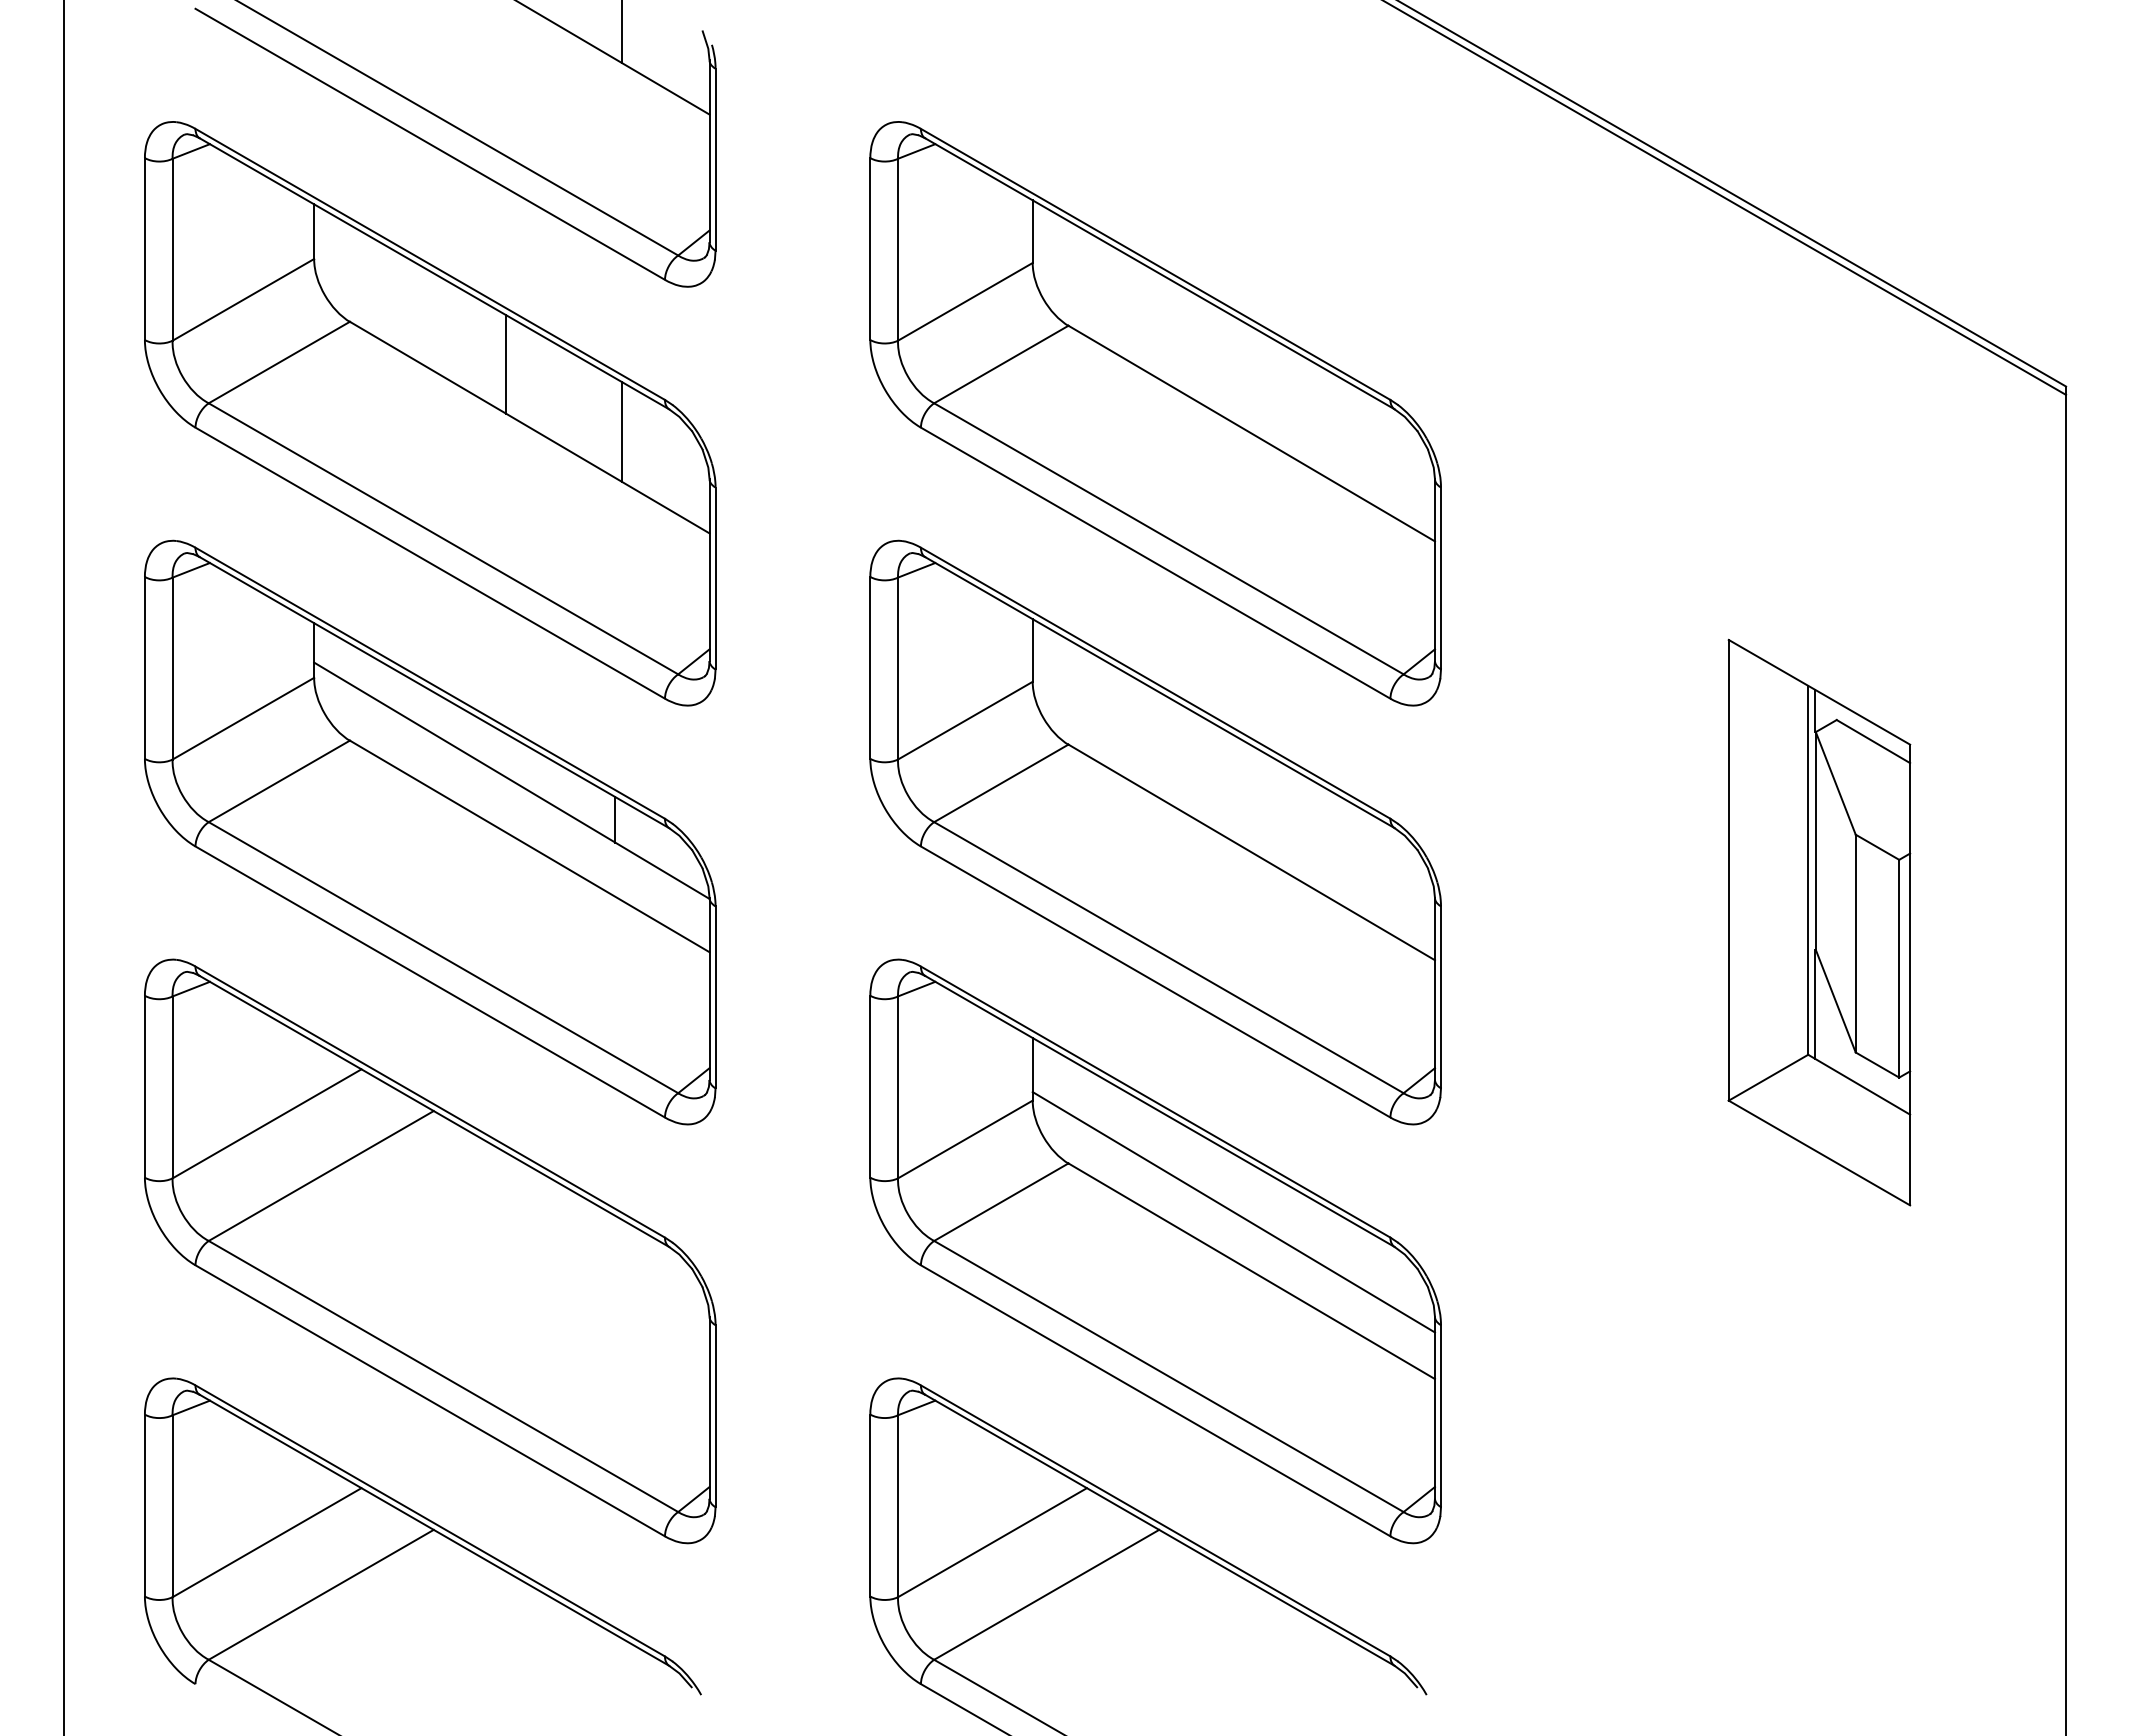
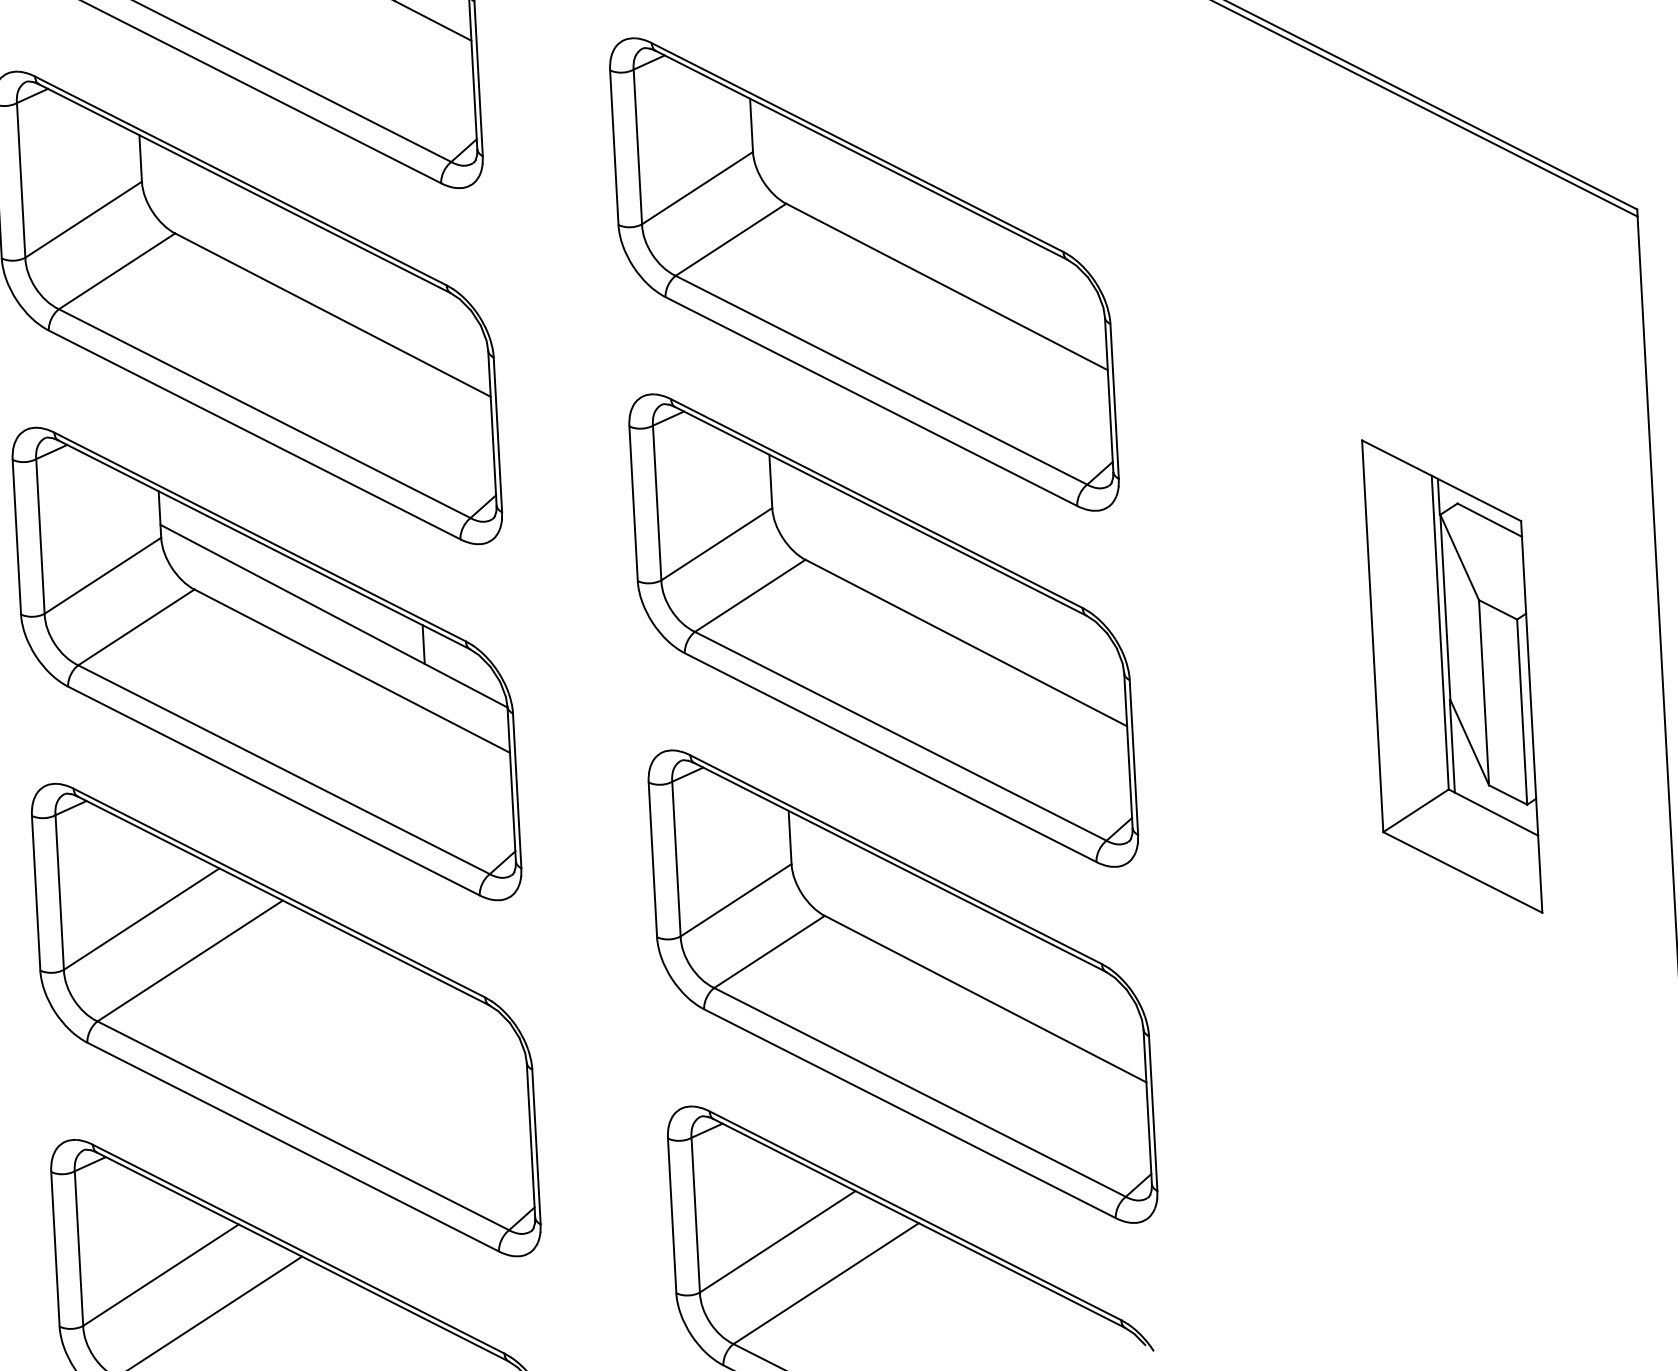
line: (506, 364) -> (310, 262), removed
line: (622, 432) -> (412, 315), removed
line: (1233, 1212) -> (967, 950), removed

